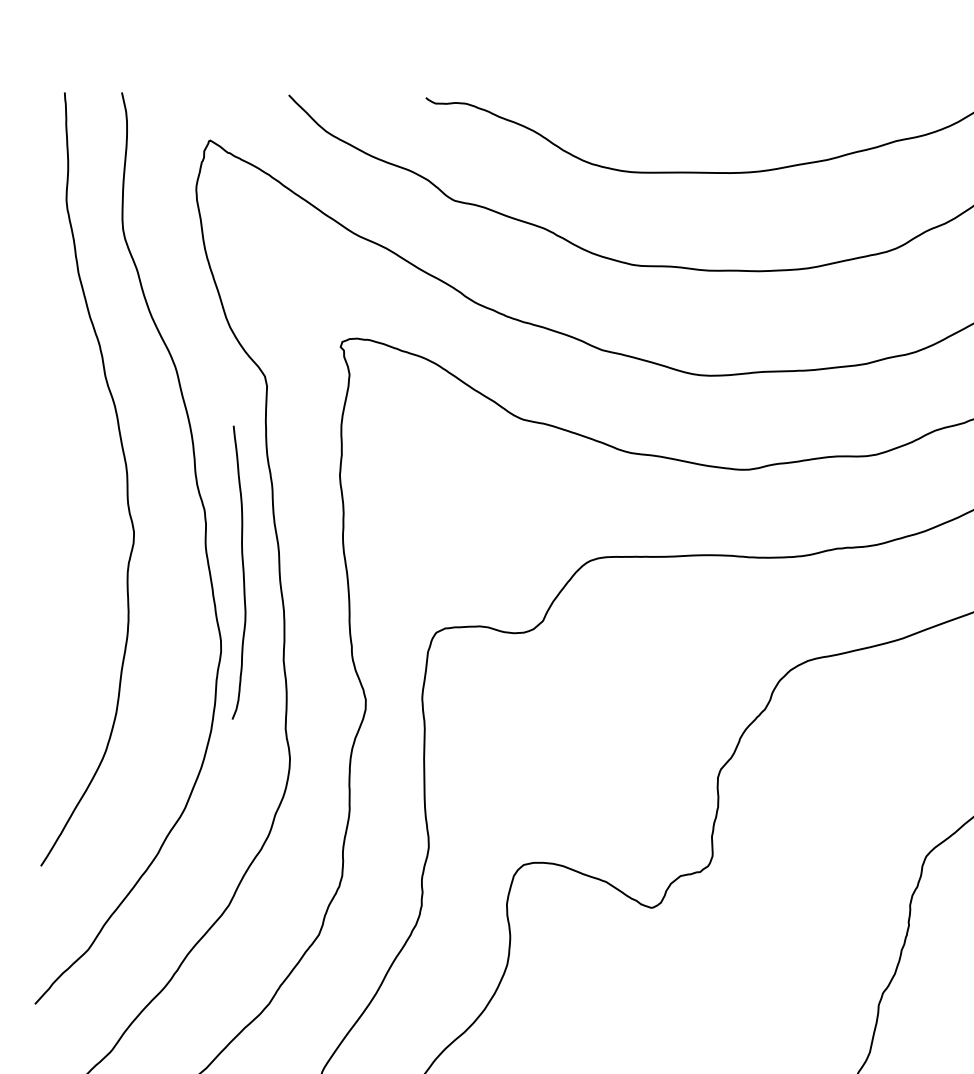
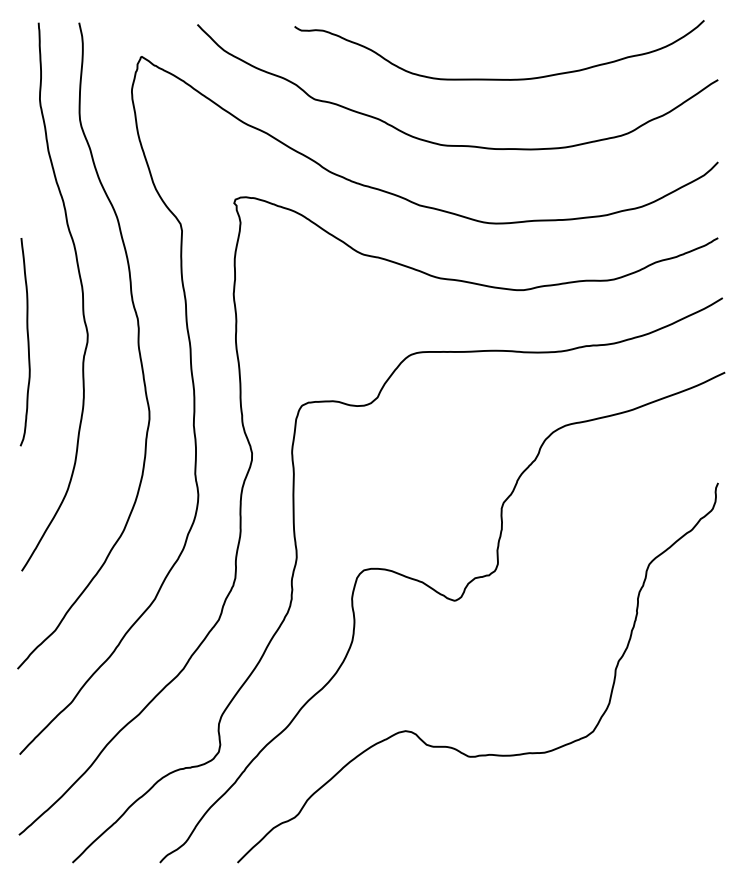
curve: (242, 573) -> (27, 342), moved

